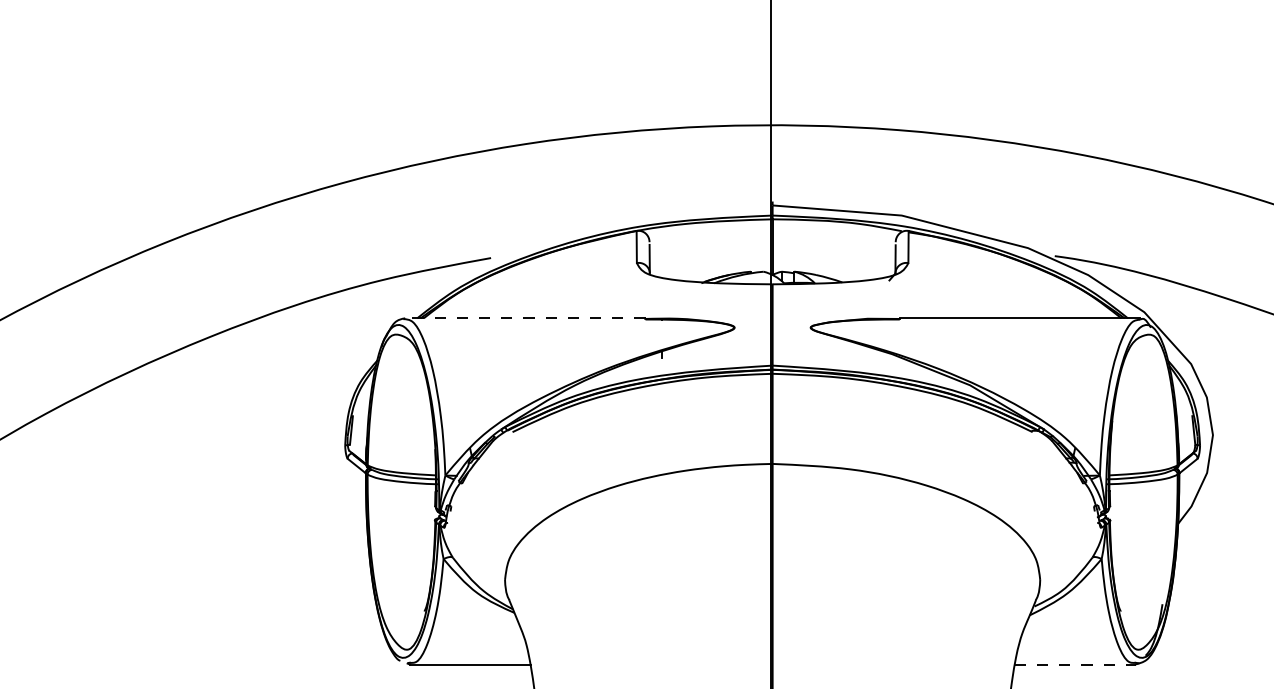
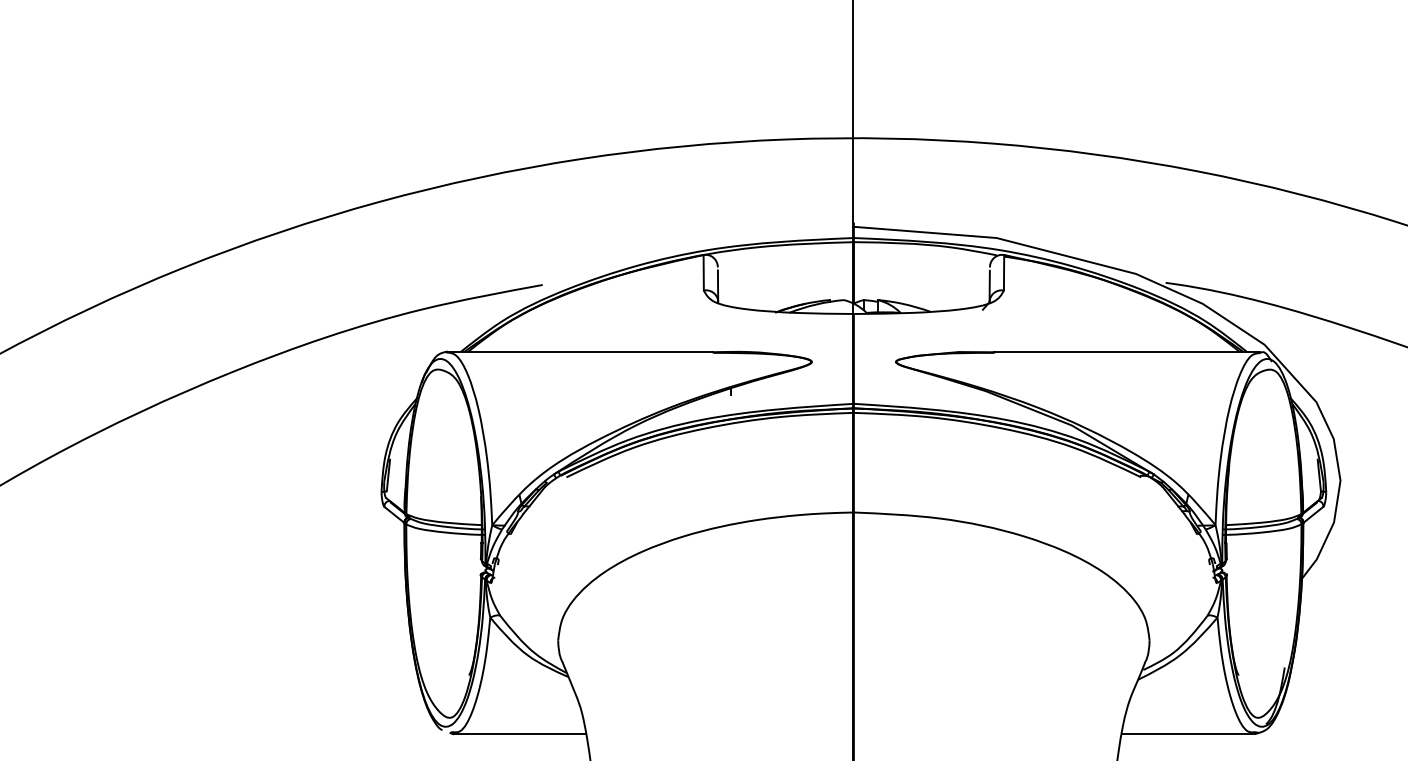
line: (525, 318) -> (580, 351), dashed -> solid
line: (1075, 664) -> (1188, 734), dashed -> solid

